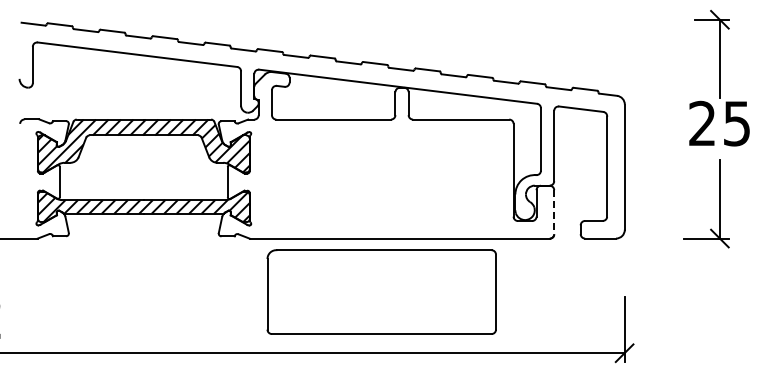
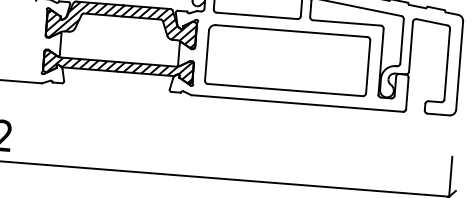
line: (554, 212) -> (407, 93), dashed -> solid
part: (381, 291) -> (287, 60), moved

